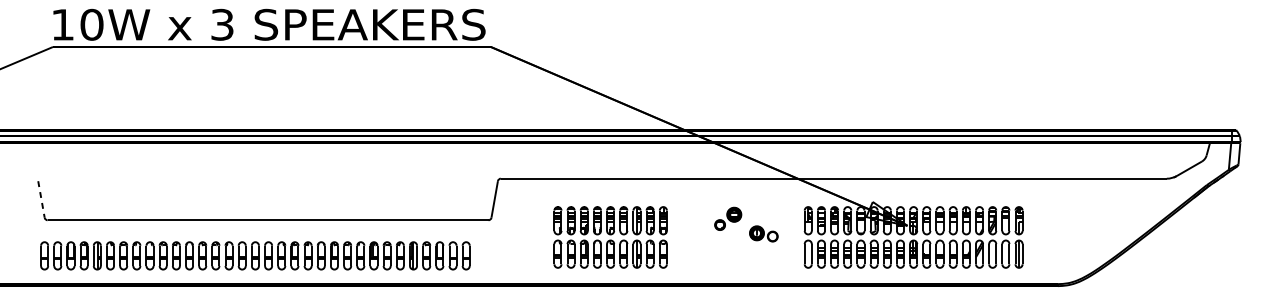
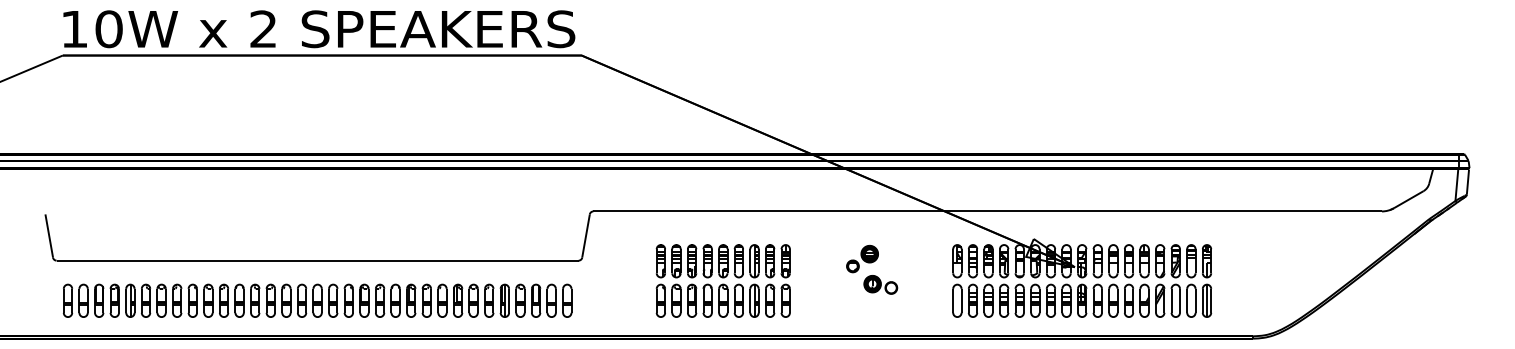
text: (222, 25) -> (263, 29), 3 -> 2
line: (41, 199) -> (49, 236), dashed -> solid
part: (763, 233) -> (880, 284), moved
part: (255, 255) -> (317, 300), moved

